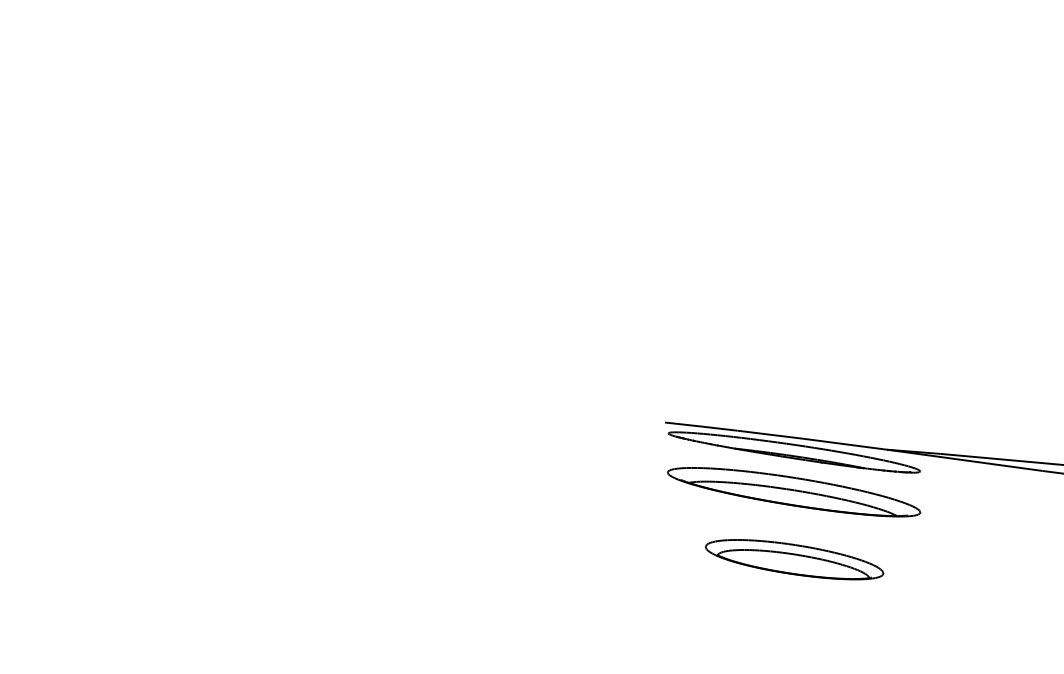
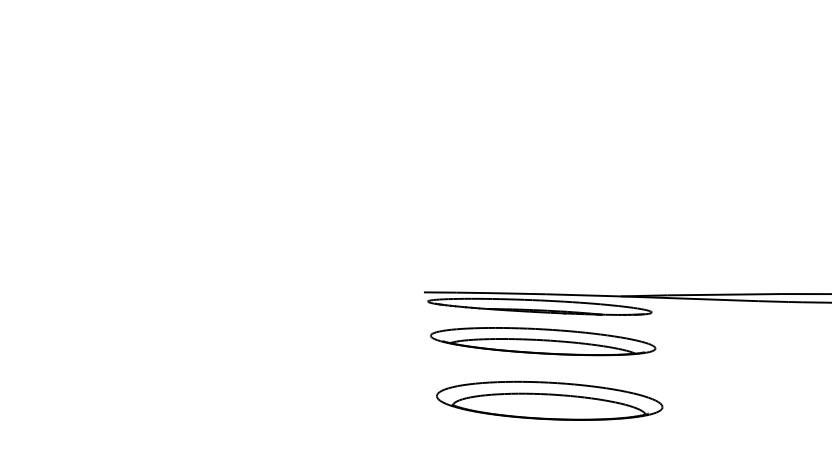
part: (794, 559) -> (549, 400), size x1.43

